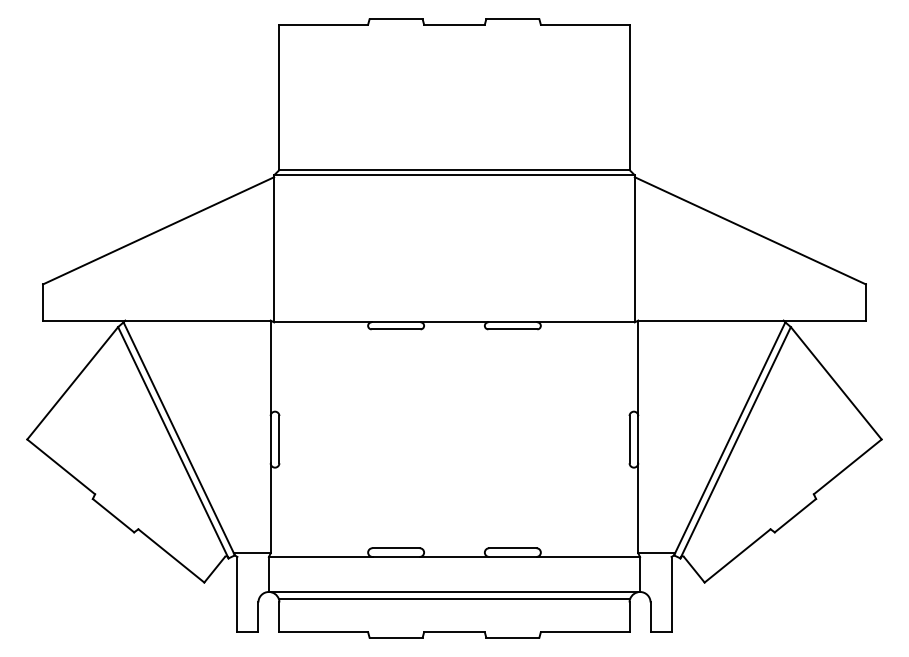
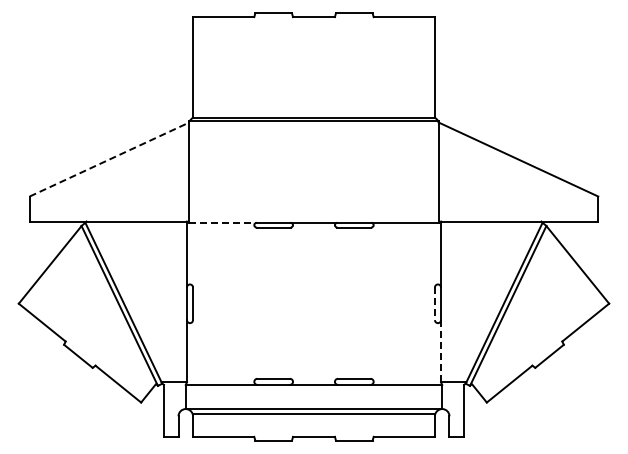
line: (159, 230) -> (110, 159), solid -> dashed
line: (323, 321) -> (223, 222), solid -> dashed
line: (628, 440) -> (434, 304), solid -> dashed
line: (639, 508) -> (441, 351), solid -> dashed

